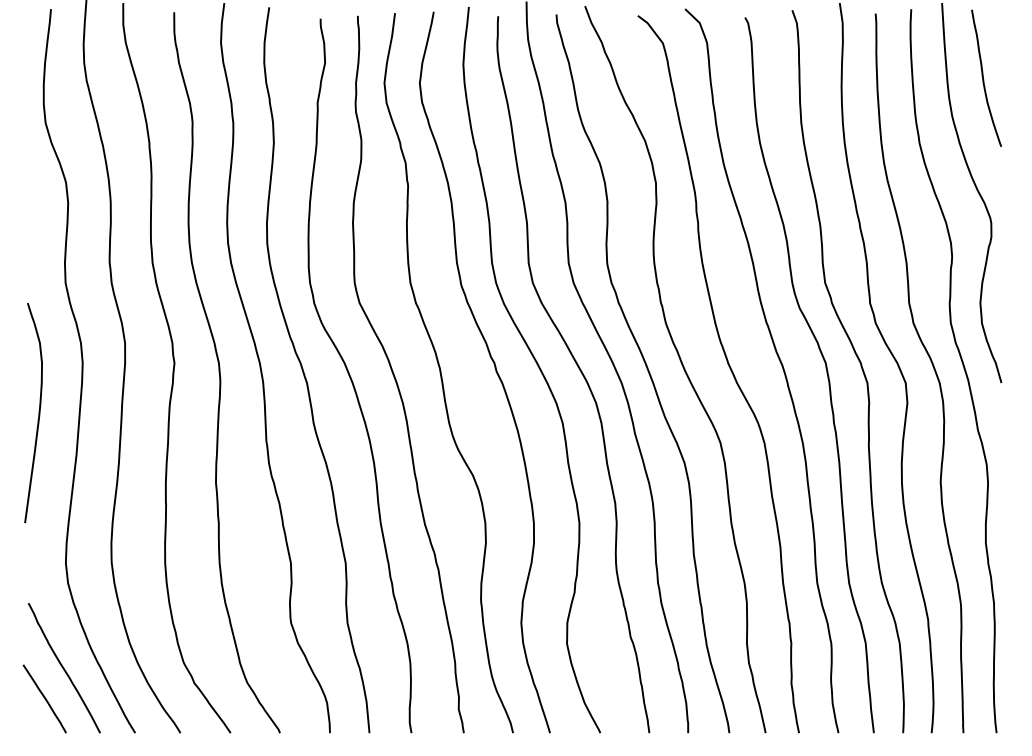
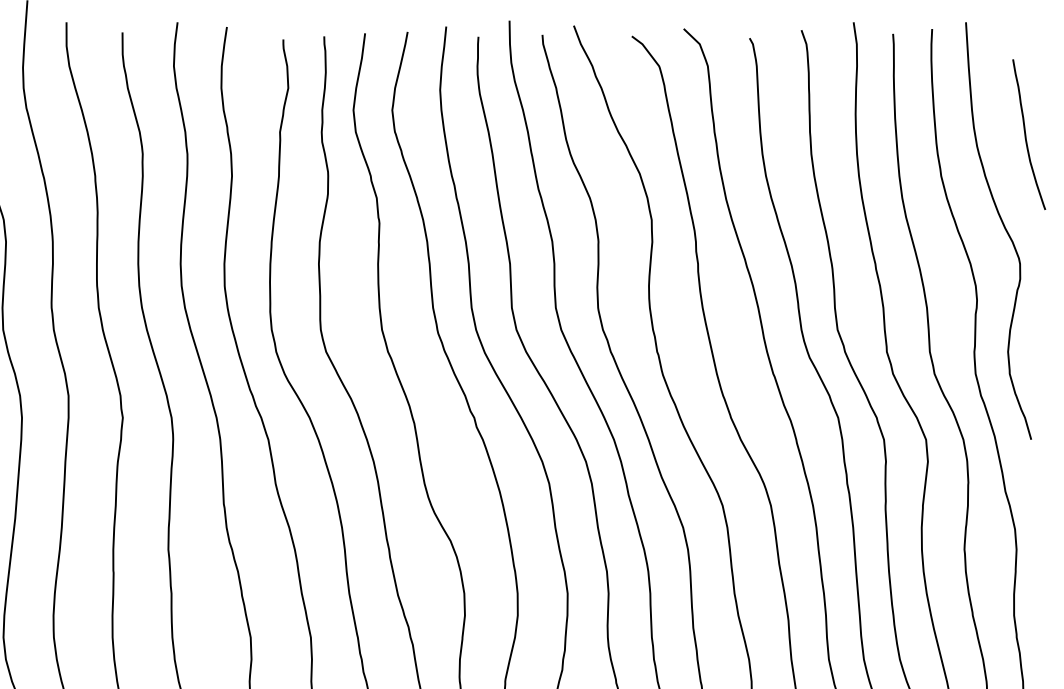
curve: (984, 79) -> (1026, 135), moved

